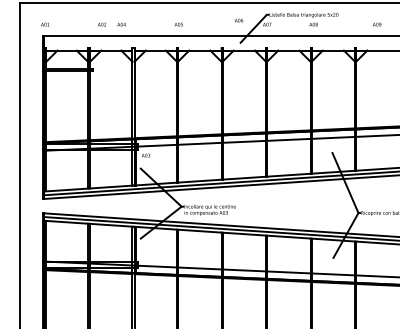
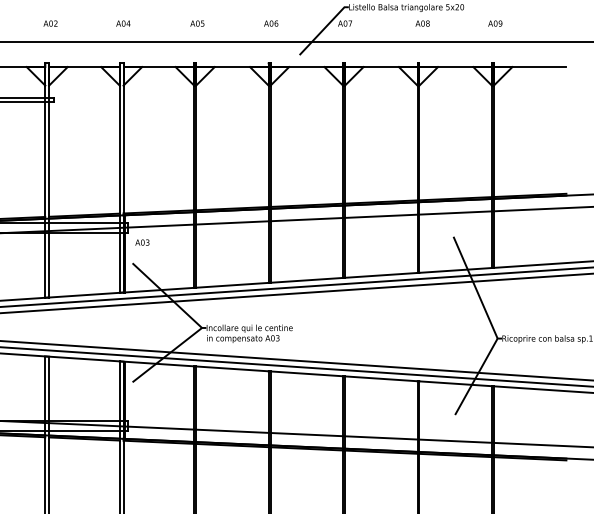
text: (239, 20) -> (272, 23), moved
text: (102, 24) -> (51, 23), moved
text: (121, 24) -> (123, 23), moved
text: (377, 24) -> (496, 23), moved

